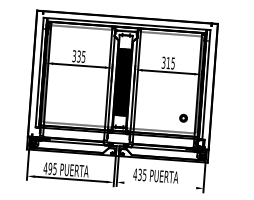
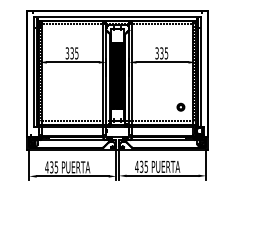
text: (168, 63) -> (161, 53), 315 -> 335
text: (50, 168) -> (51, 167), 495 -> 435
line: (160, 185) -> (162, 175), added

